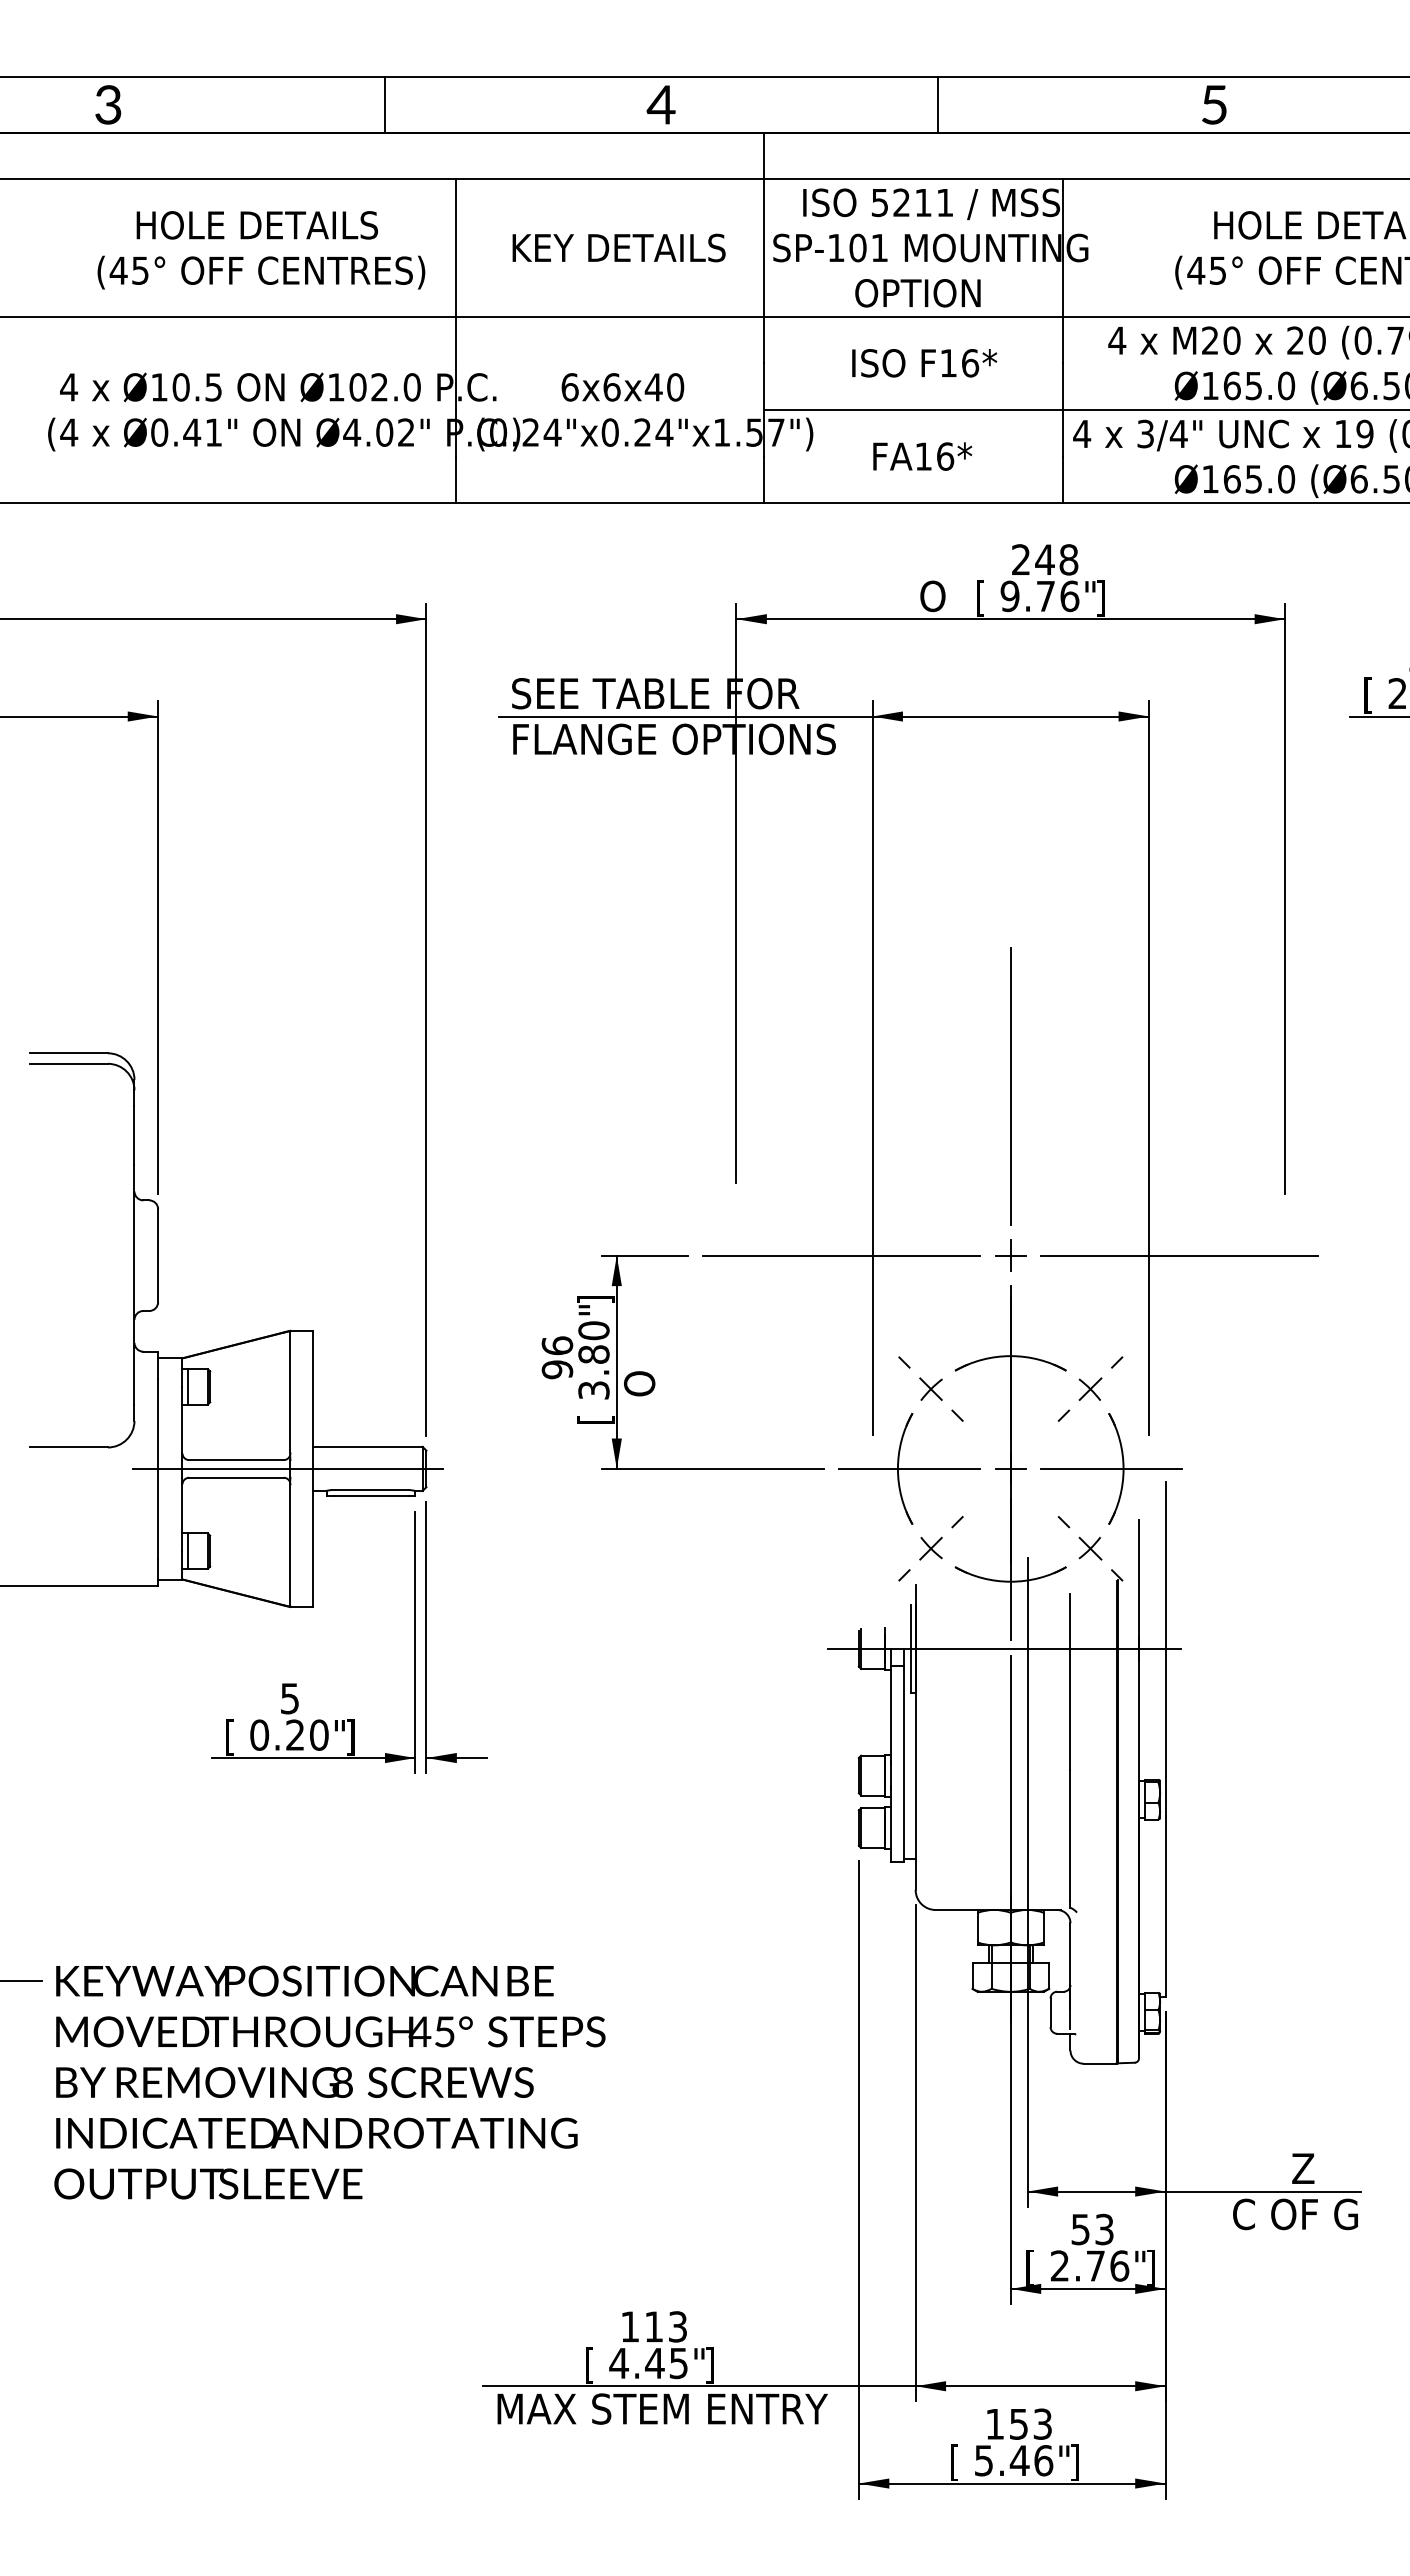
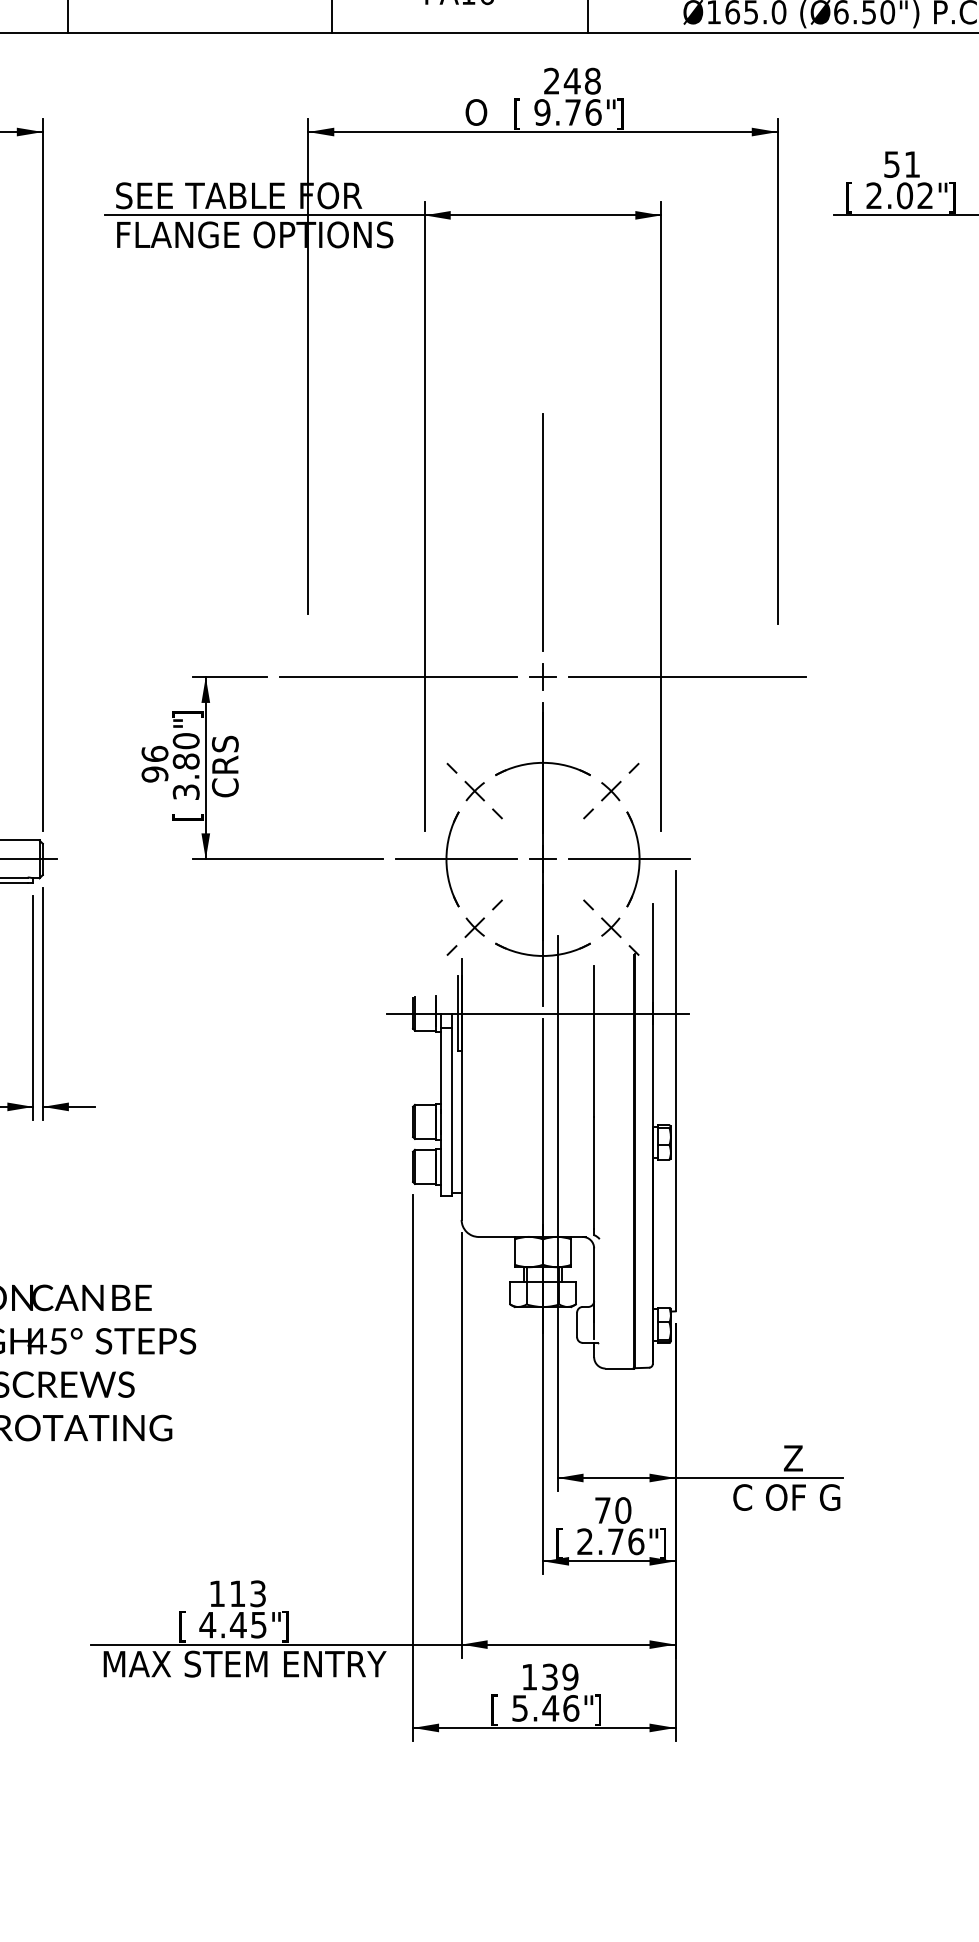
text: (639, 1357) -> (225, 764), O -> CRS
text: (1092, 2229) -> (612, 1510), 53 -> 70
text: (1031, 2423) -> (560, 1676), 153 -> 139

